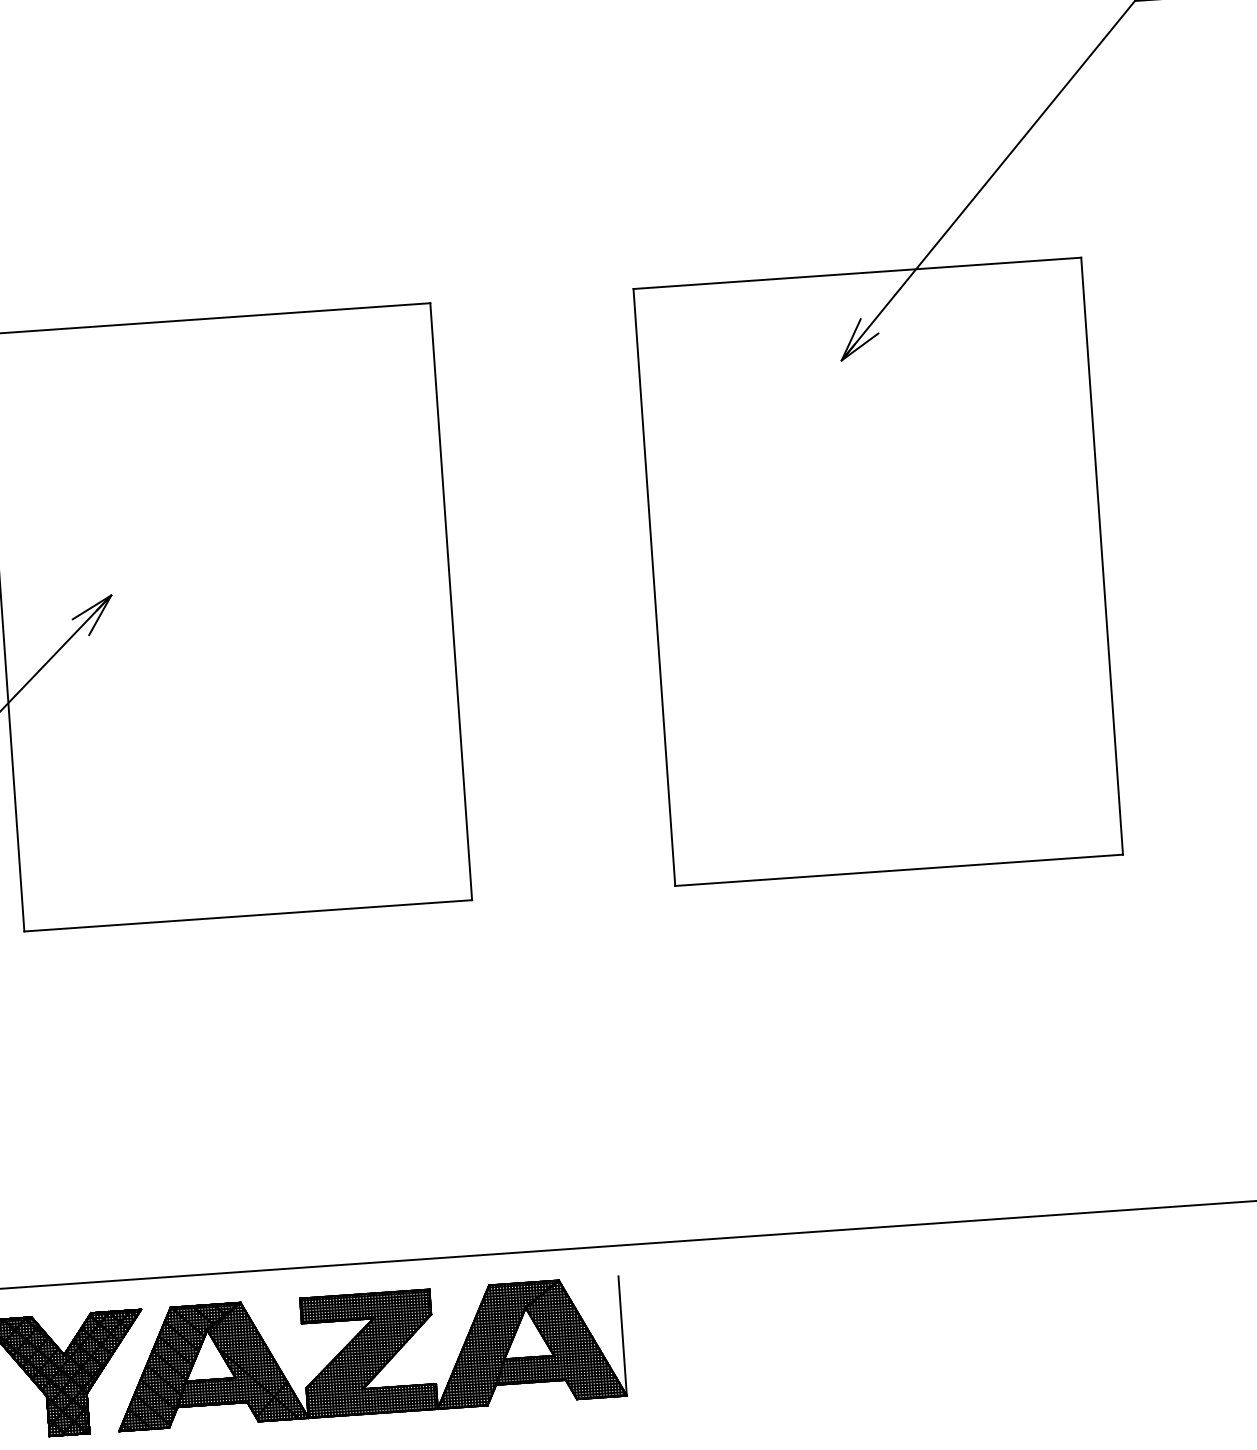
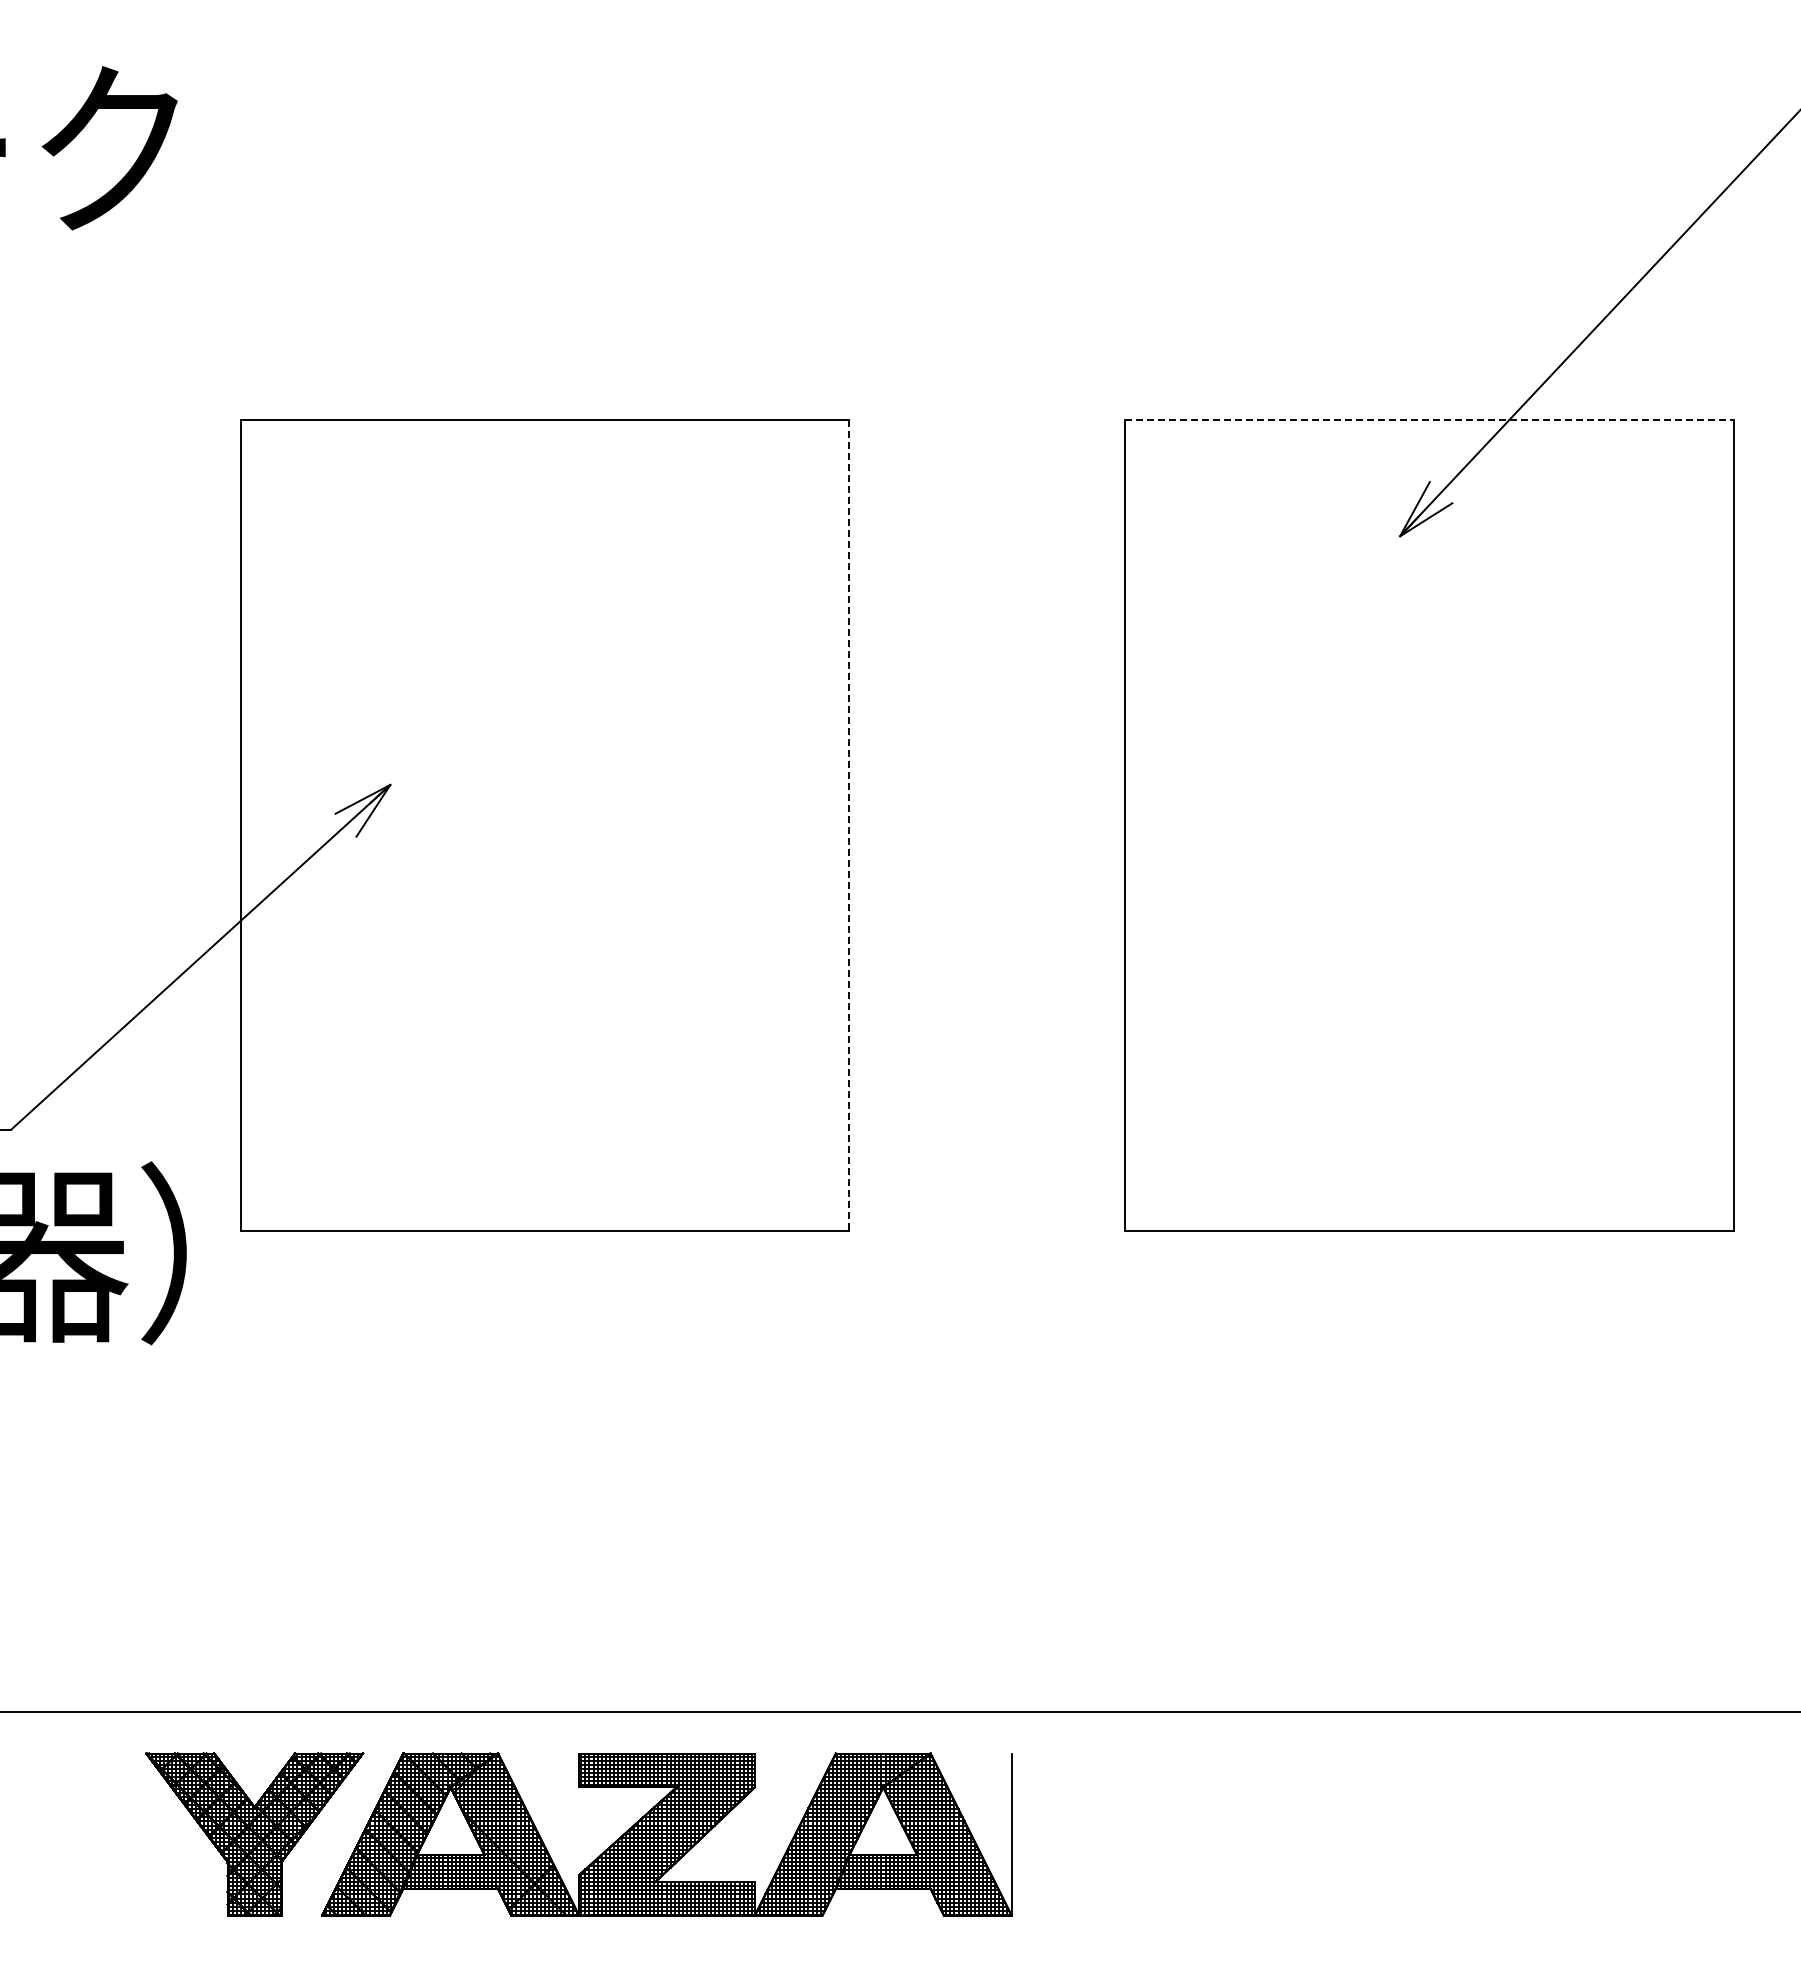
line: (857, 273) -> (1429, 420), solid -> dashed
line: (451, 601) -> (849, 825), solid -> dashed

